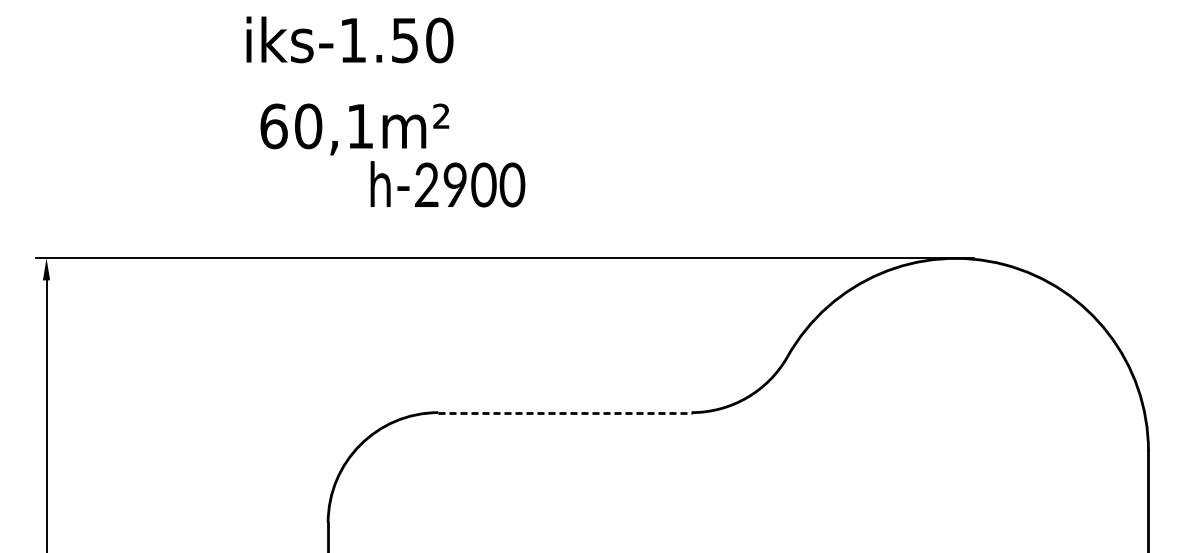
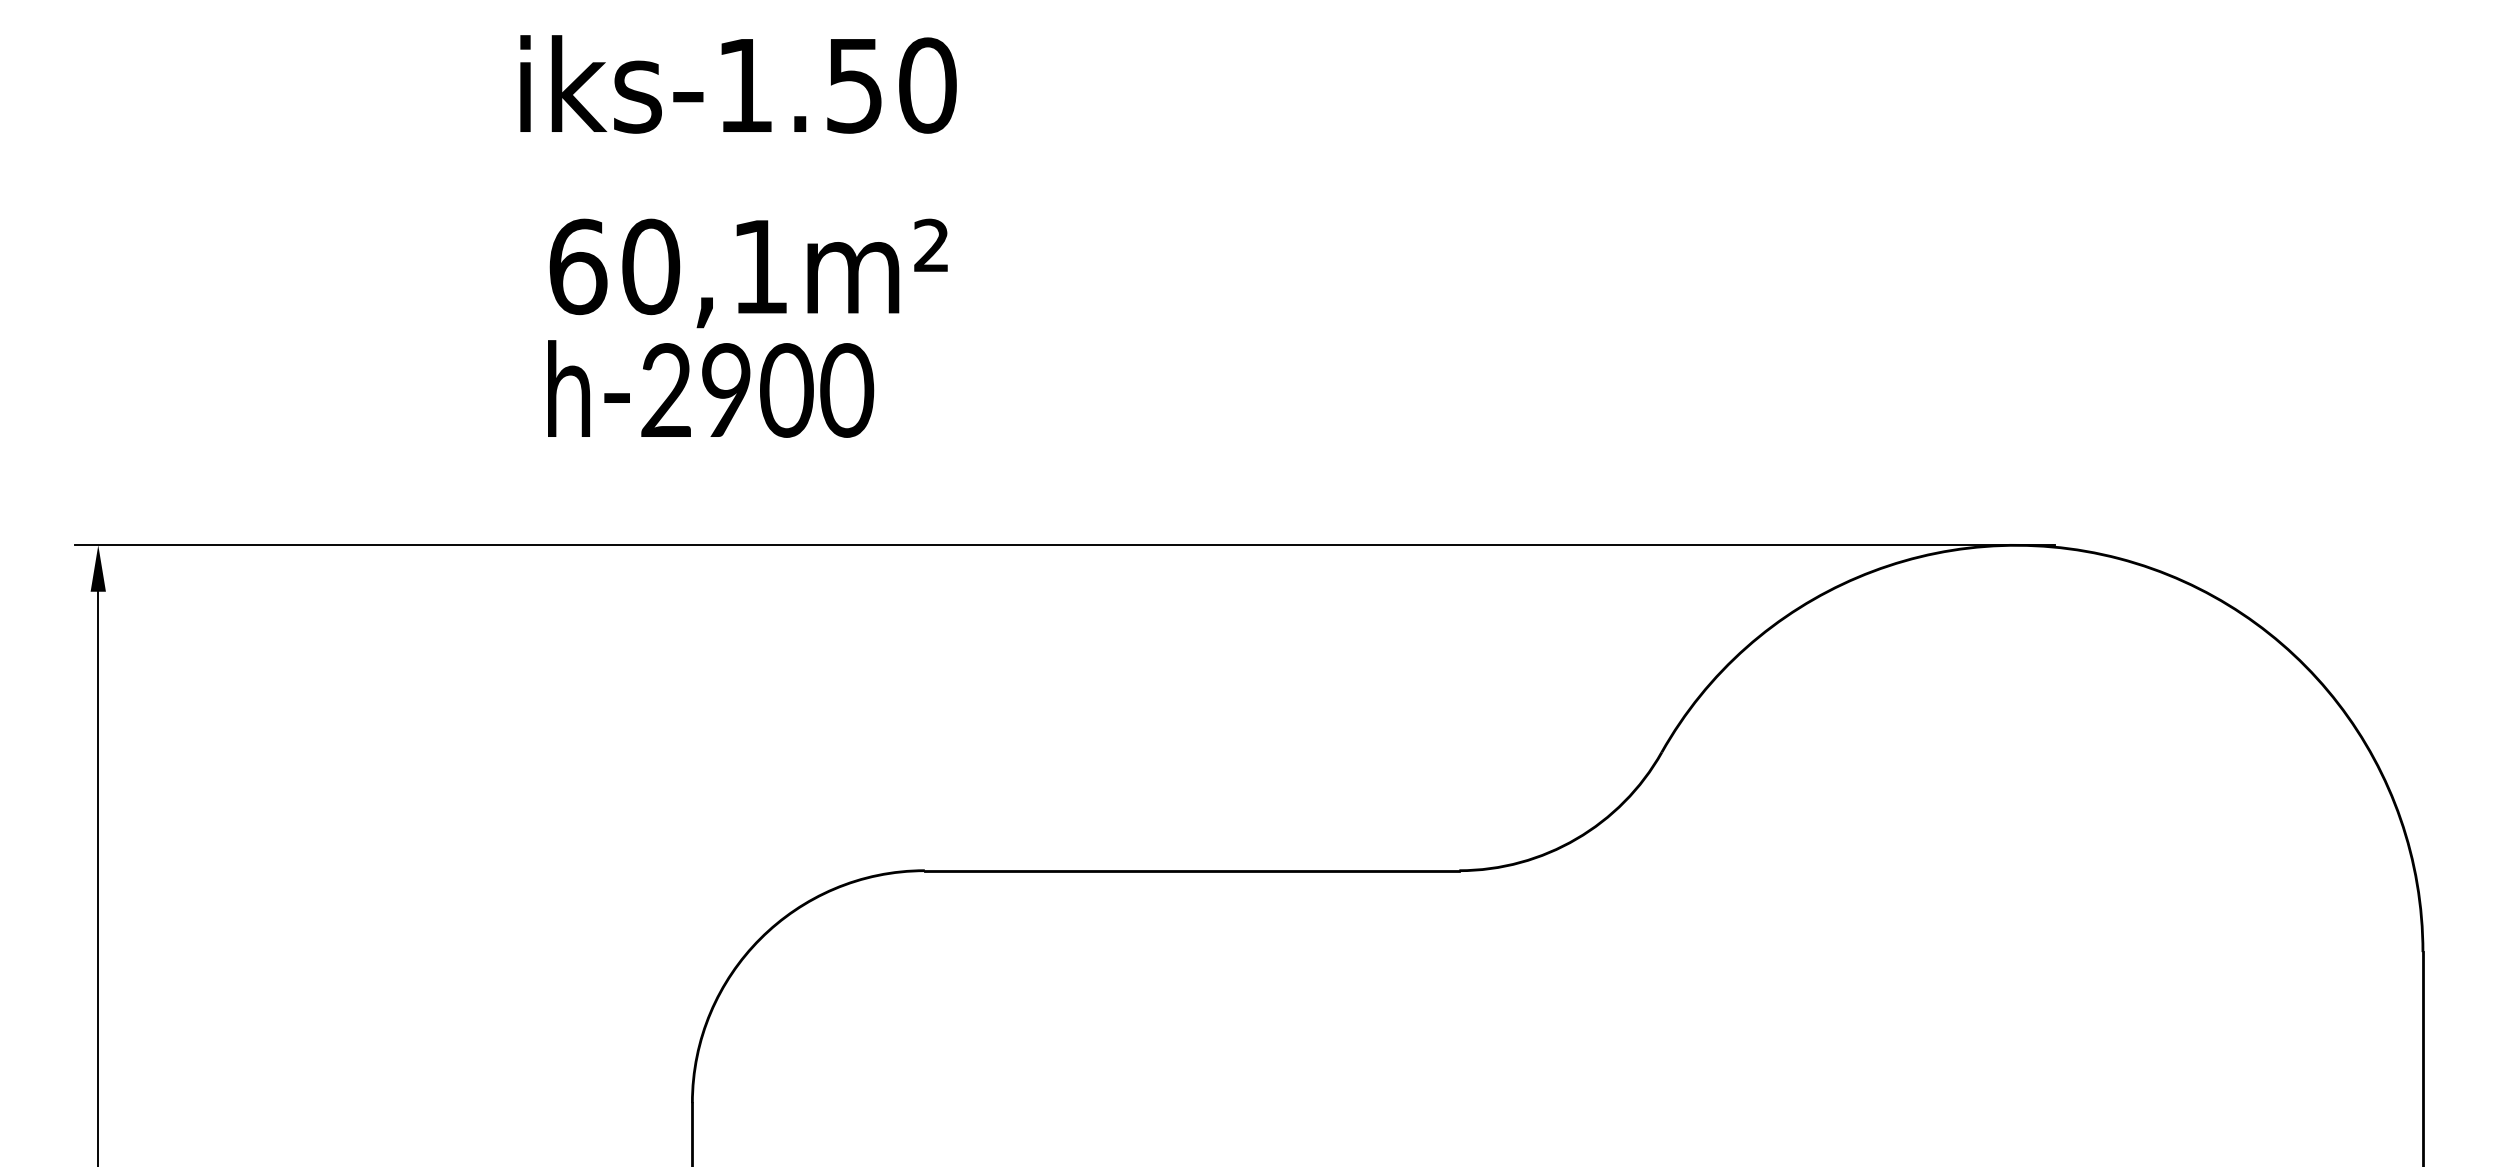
text: (447, 184) -> (709, 389), moved
line: (565, 412) -> (1193, 870), dashed -> solid

